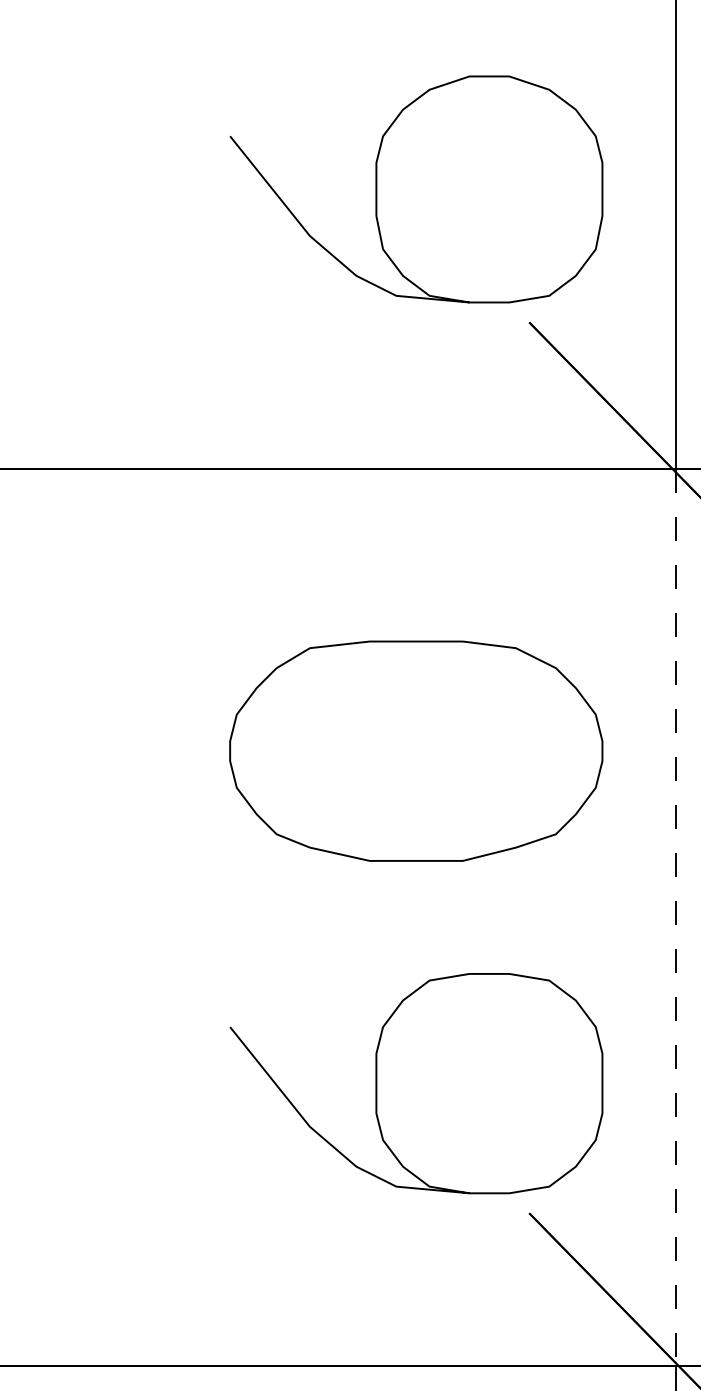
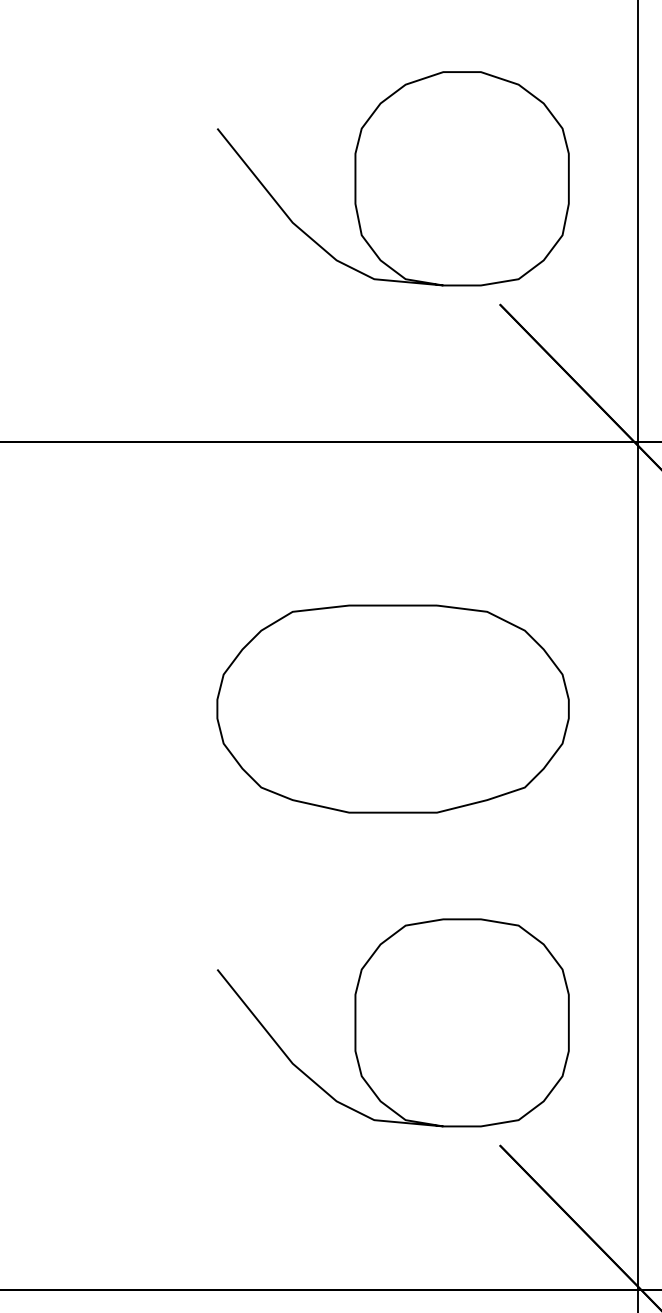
line: (675, 916) -> (637, 865), dashed -> solid

